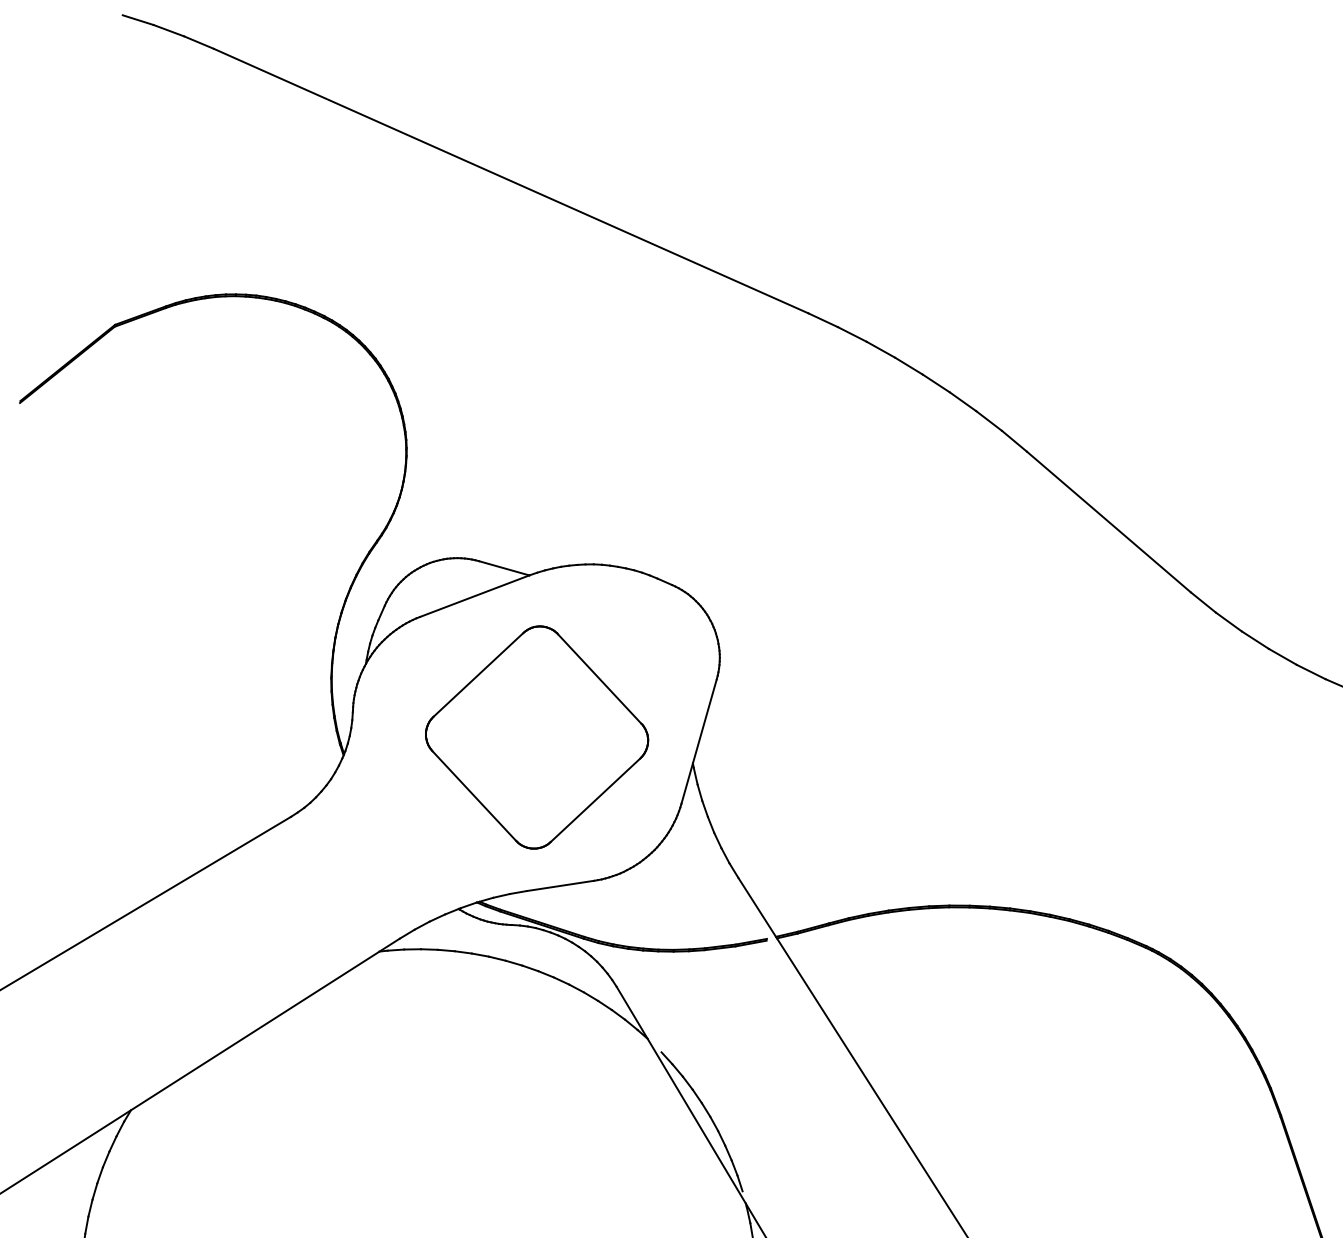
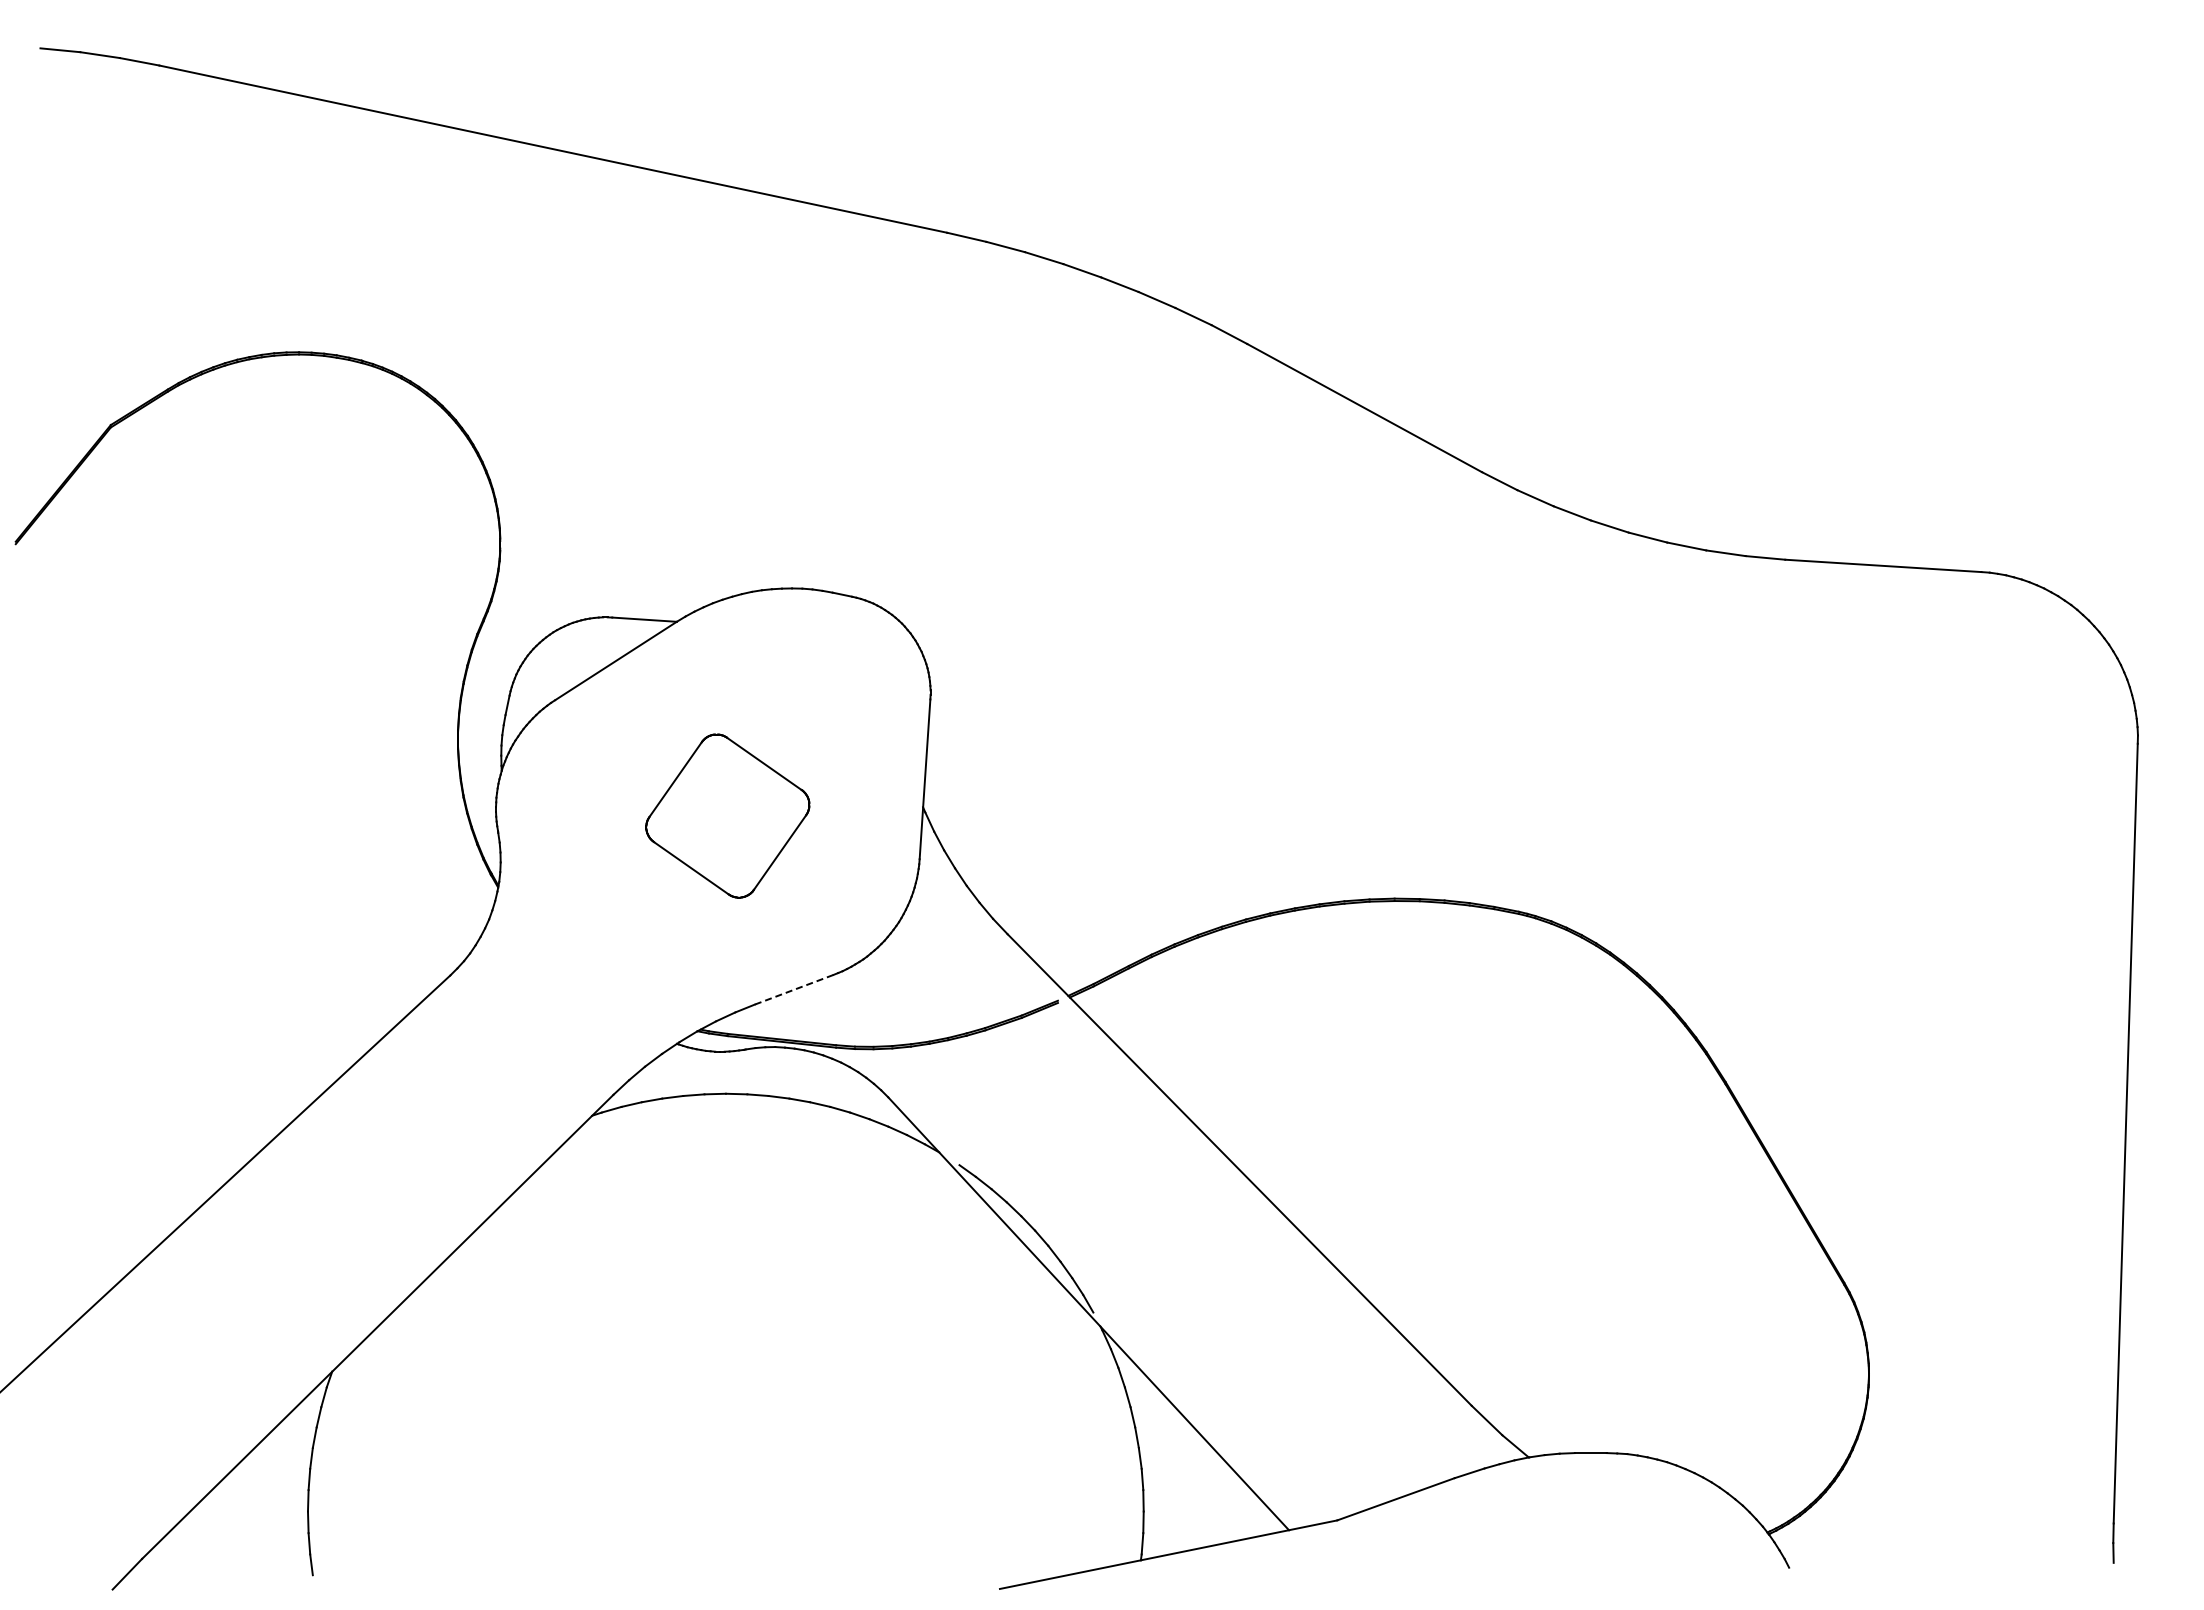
part: (536, 737) -> (727, 815), size x0.6
line: (560, 885) -> (794, 989), solid -> dashed

